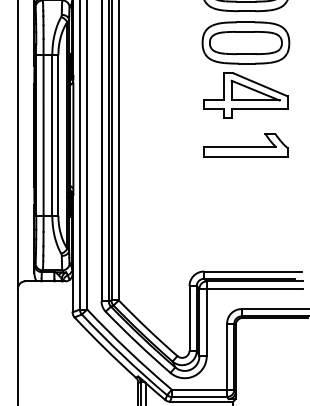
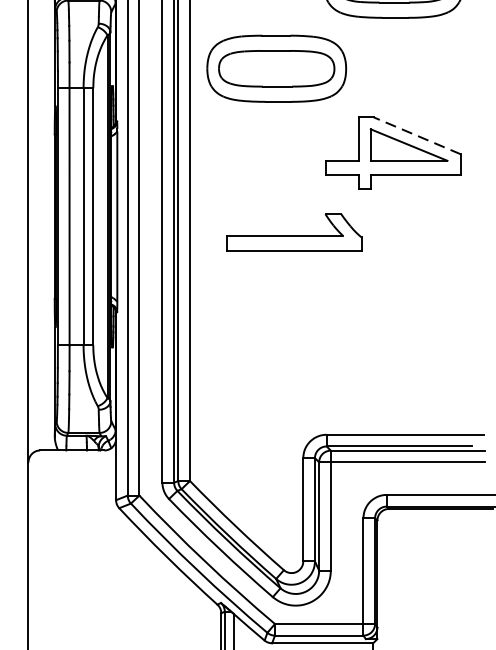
part: (245, 42) -> (276, 67), moved
line: (260, 84) -> (416, 135), solid -> dashed
part: (245, 145) -> (293, 232), moved

